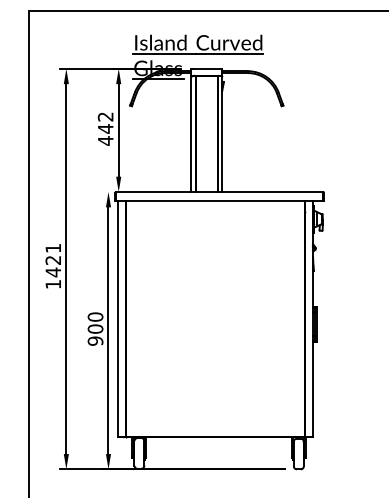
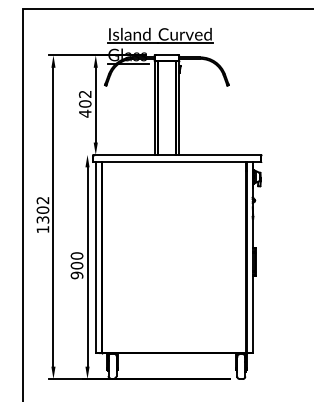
text: (105, 128) -> (85, 103), 442 -> 402
text: (53, 260) -> (43, 210), 1421 -> 1302

